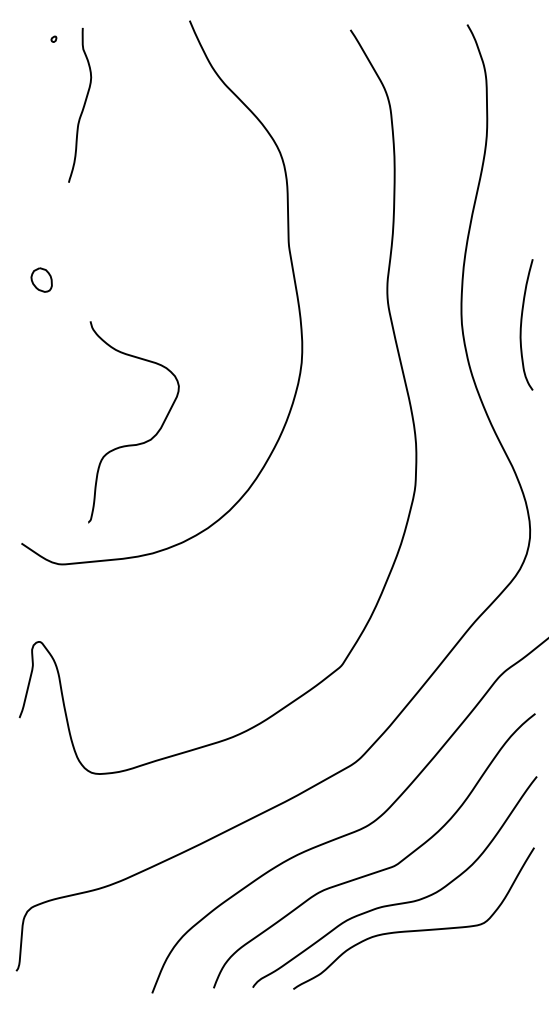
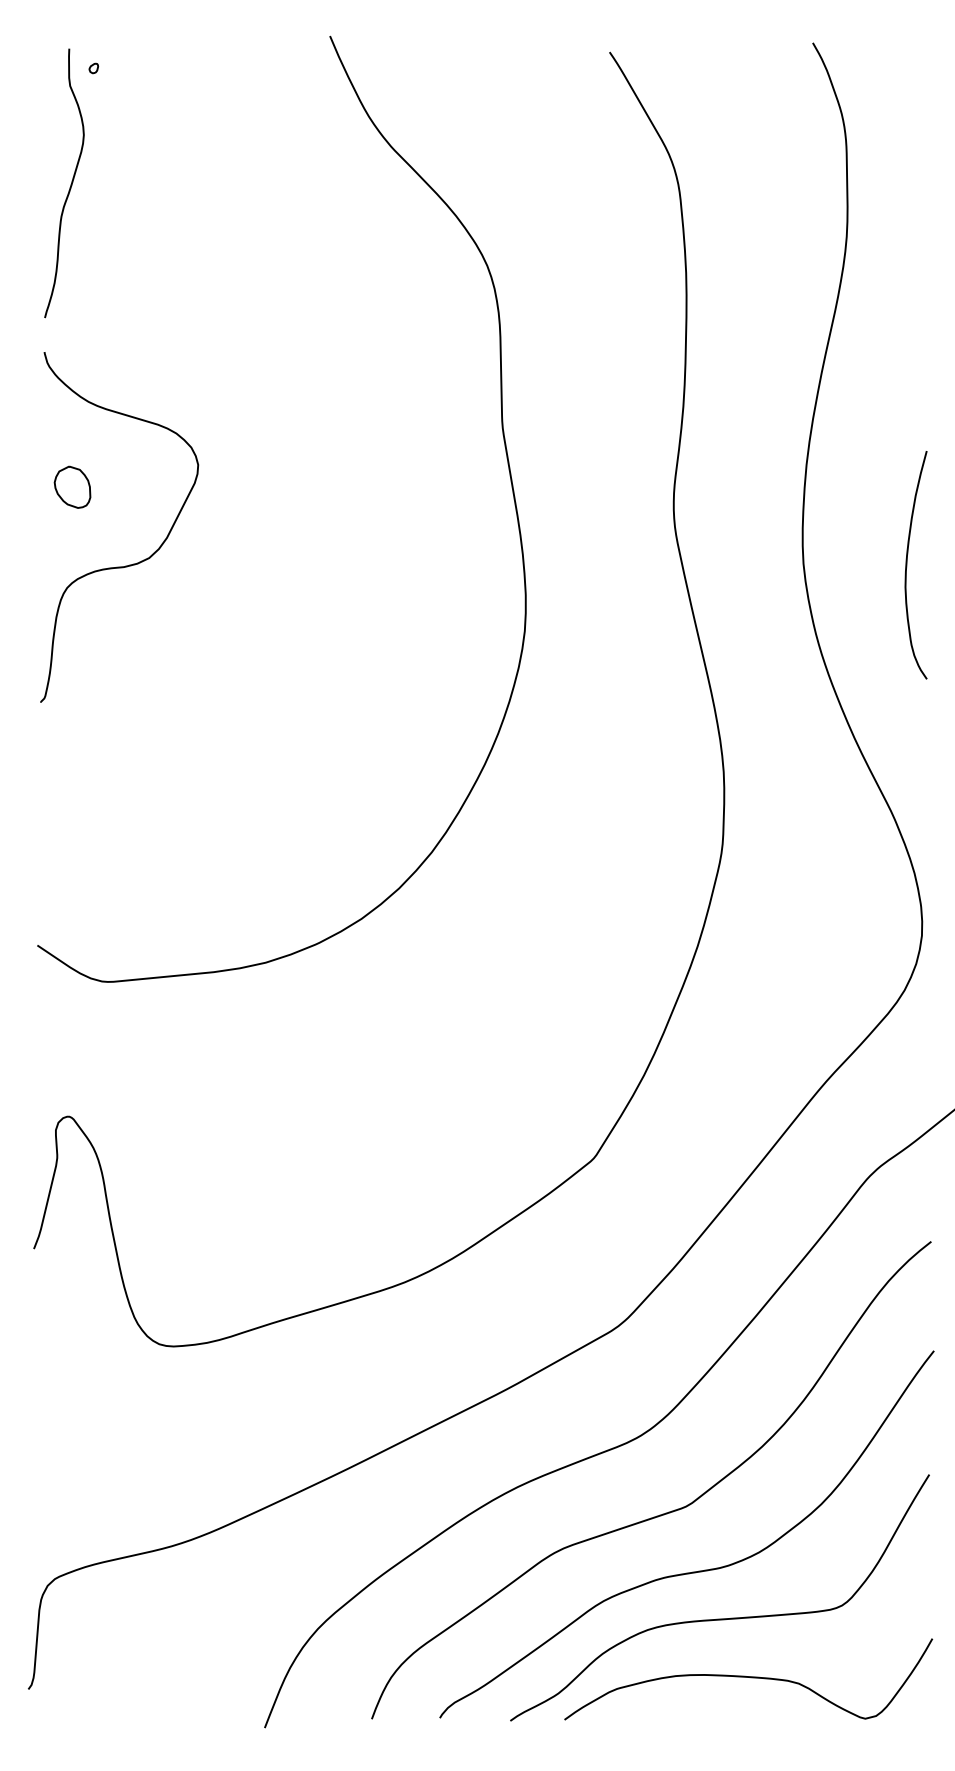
curve: (83, 104) -> (70, 181), moved
curve: (137, 443) -> (126, 564), moved
curve: (430, 964) -> (748, 1677), added

